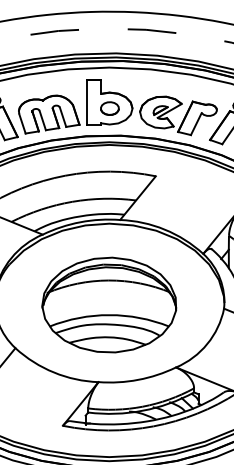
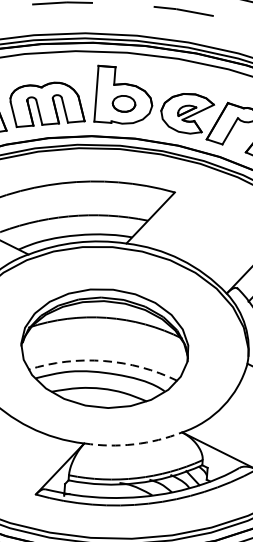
arc: (109, 315) -> (104, 361), solid -> dashed
arc: (138, 379) -> (134, 443), solid -> dashed

